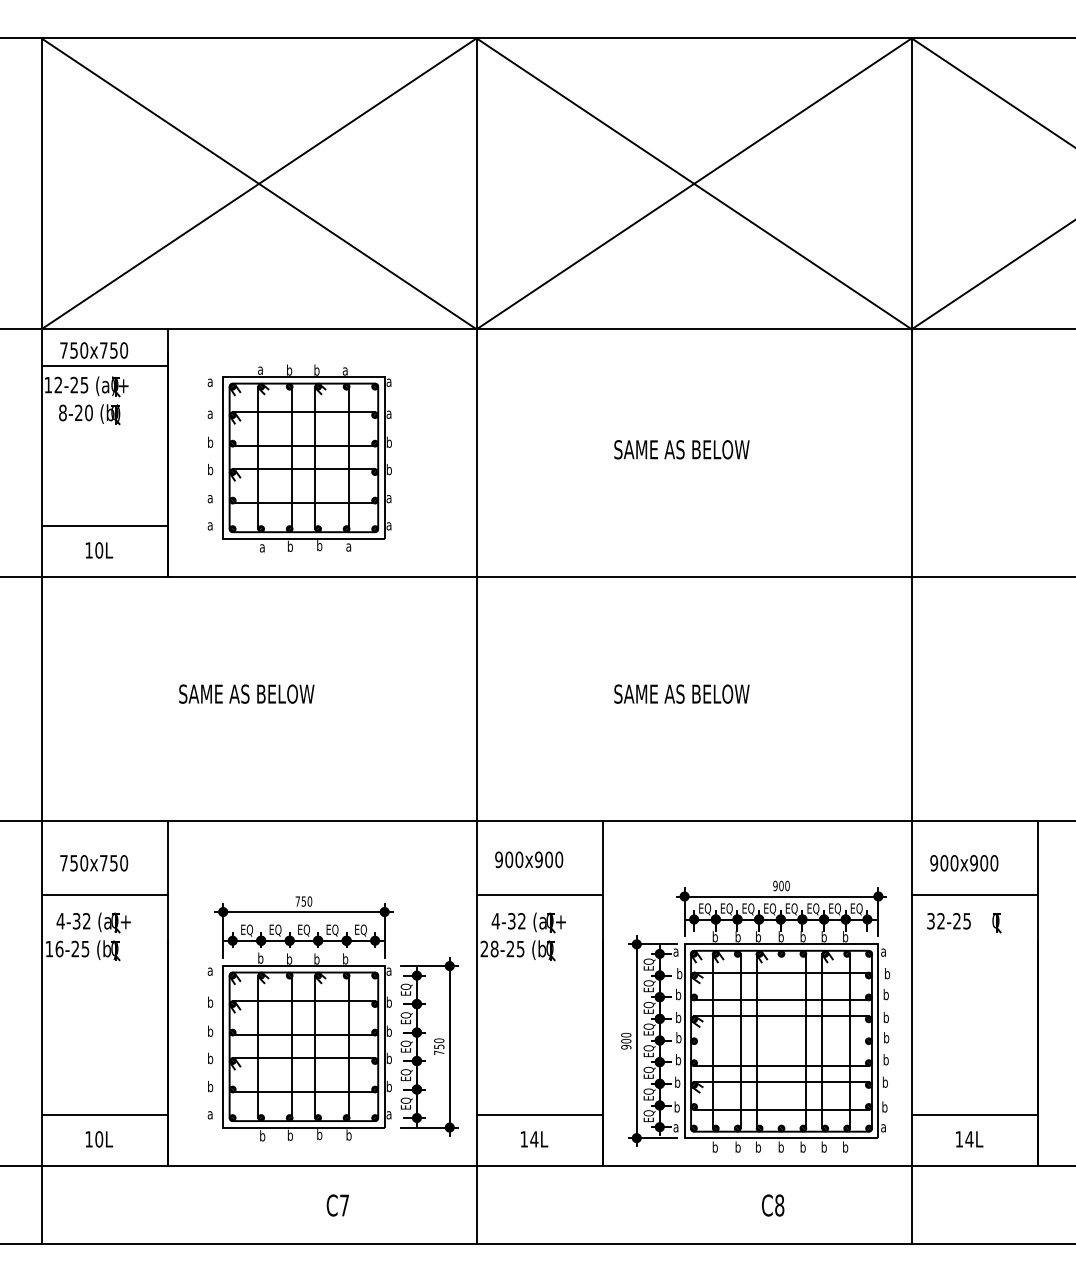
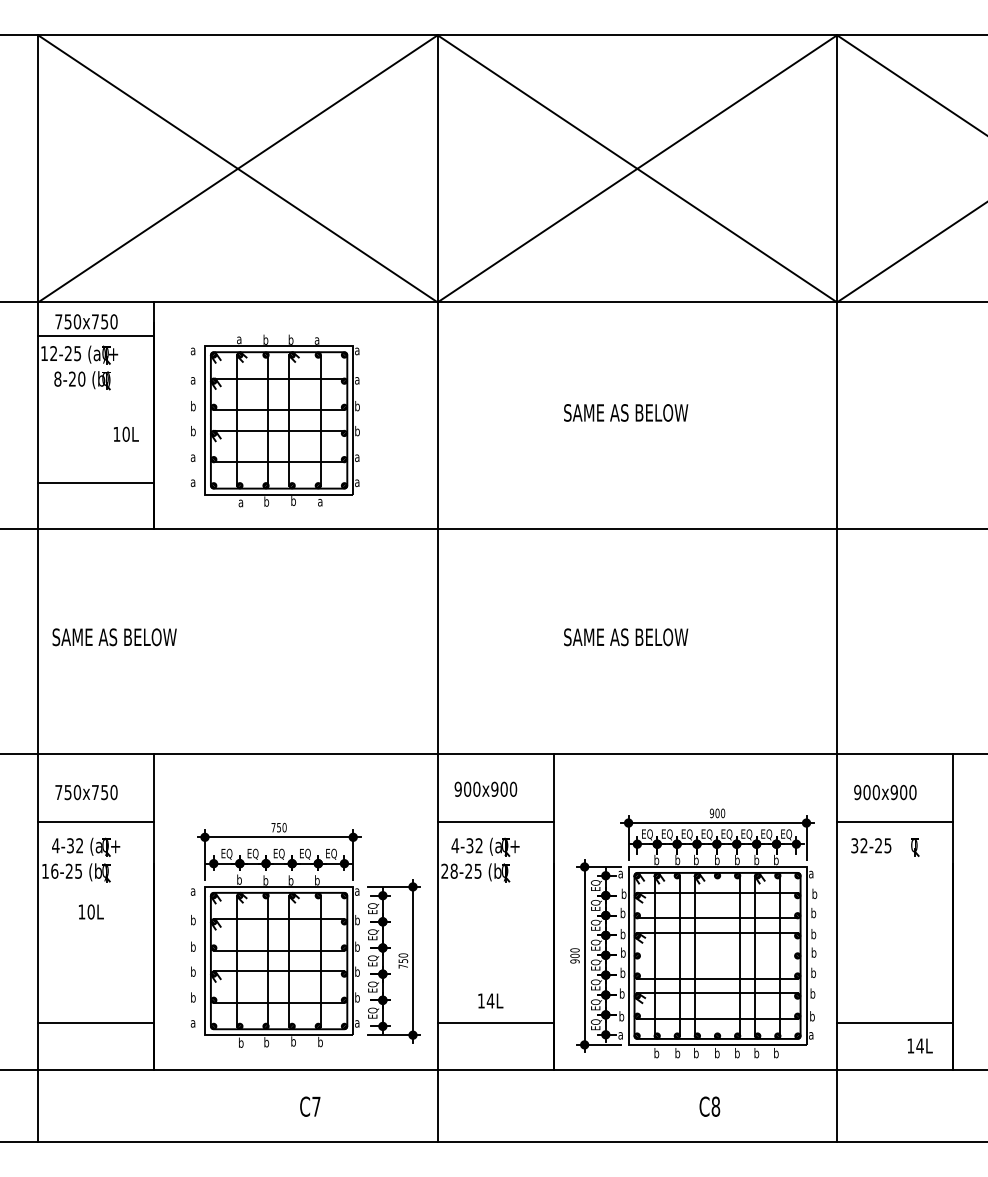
text: (99, 549) -> (126, 433), moved
text: (246, 694) -> (114, 637), moved
text: (99, 1138) -> (91, 911), moved
text: (534, 1138) -> (490, 1000), moved
text: (968, 1138) -> (919, 1045), moved

